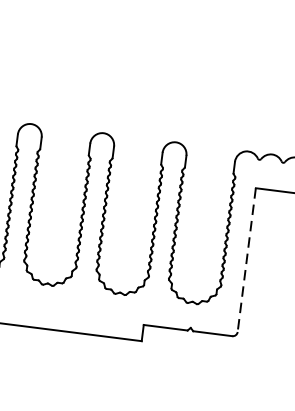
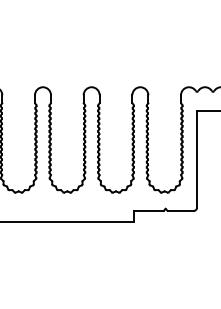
line: (247, 260) -> (197, 159), dashed -> solid

